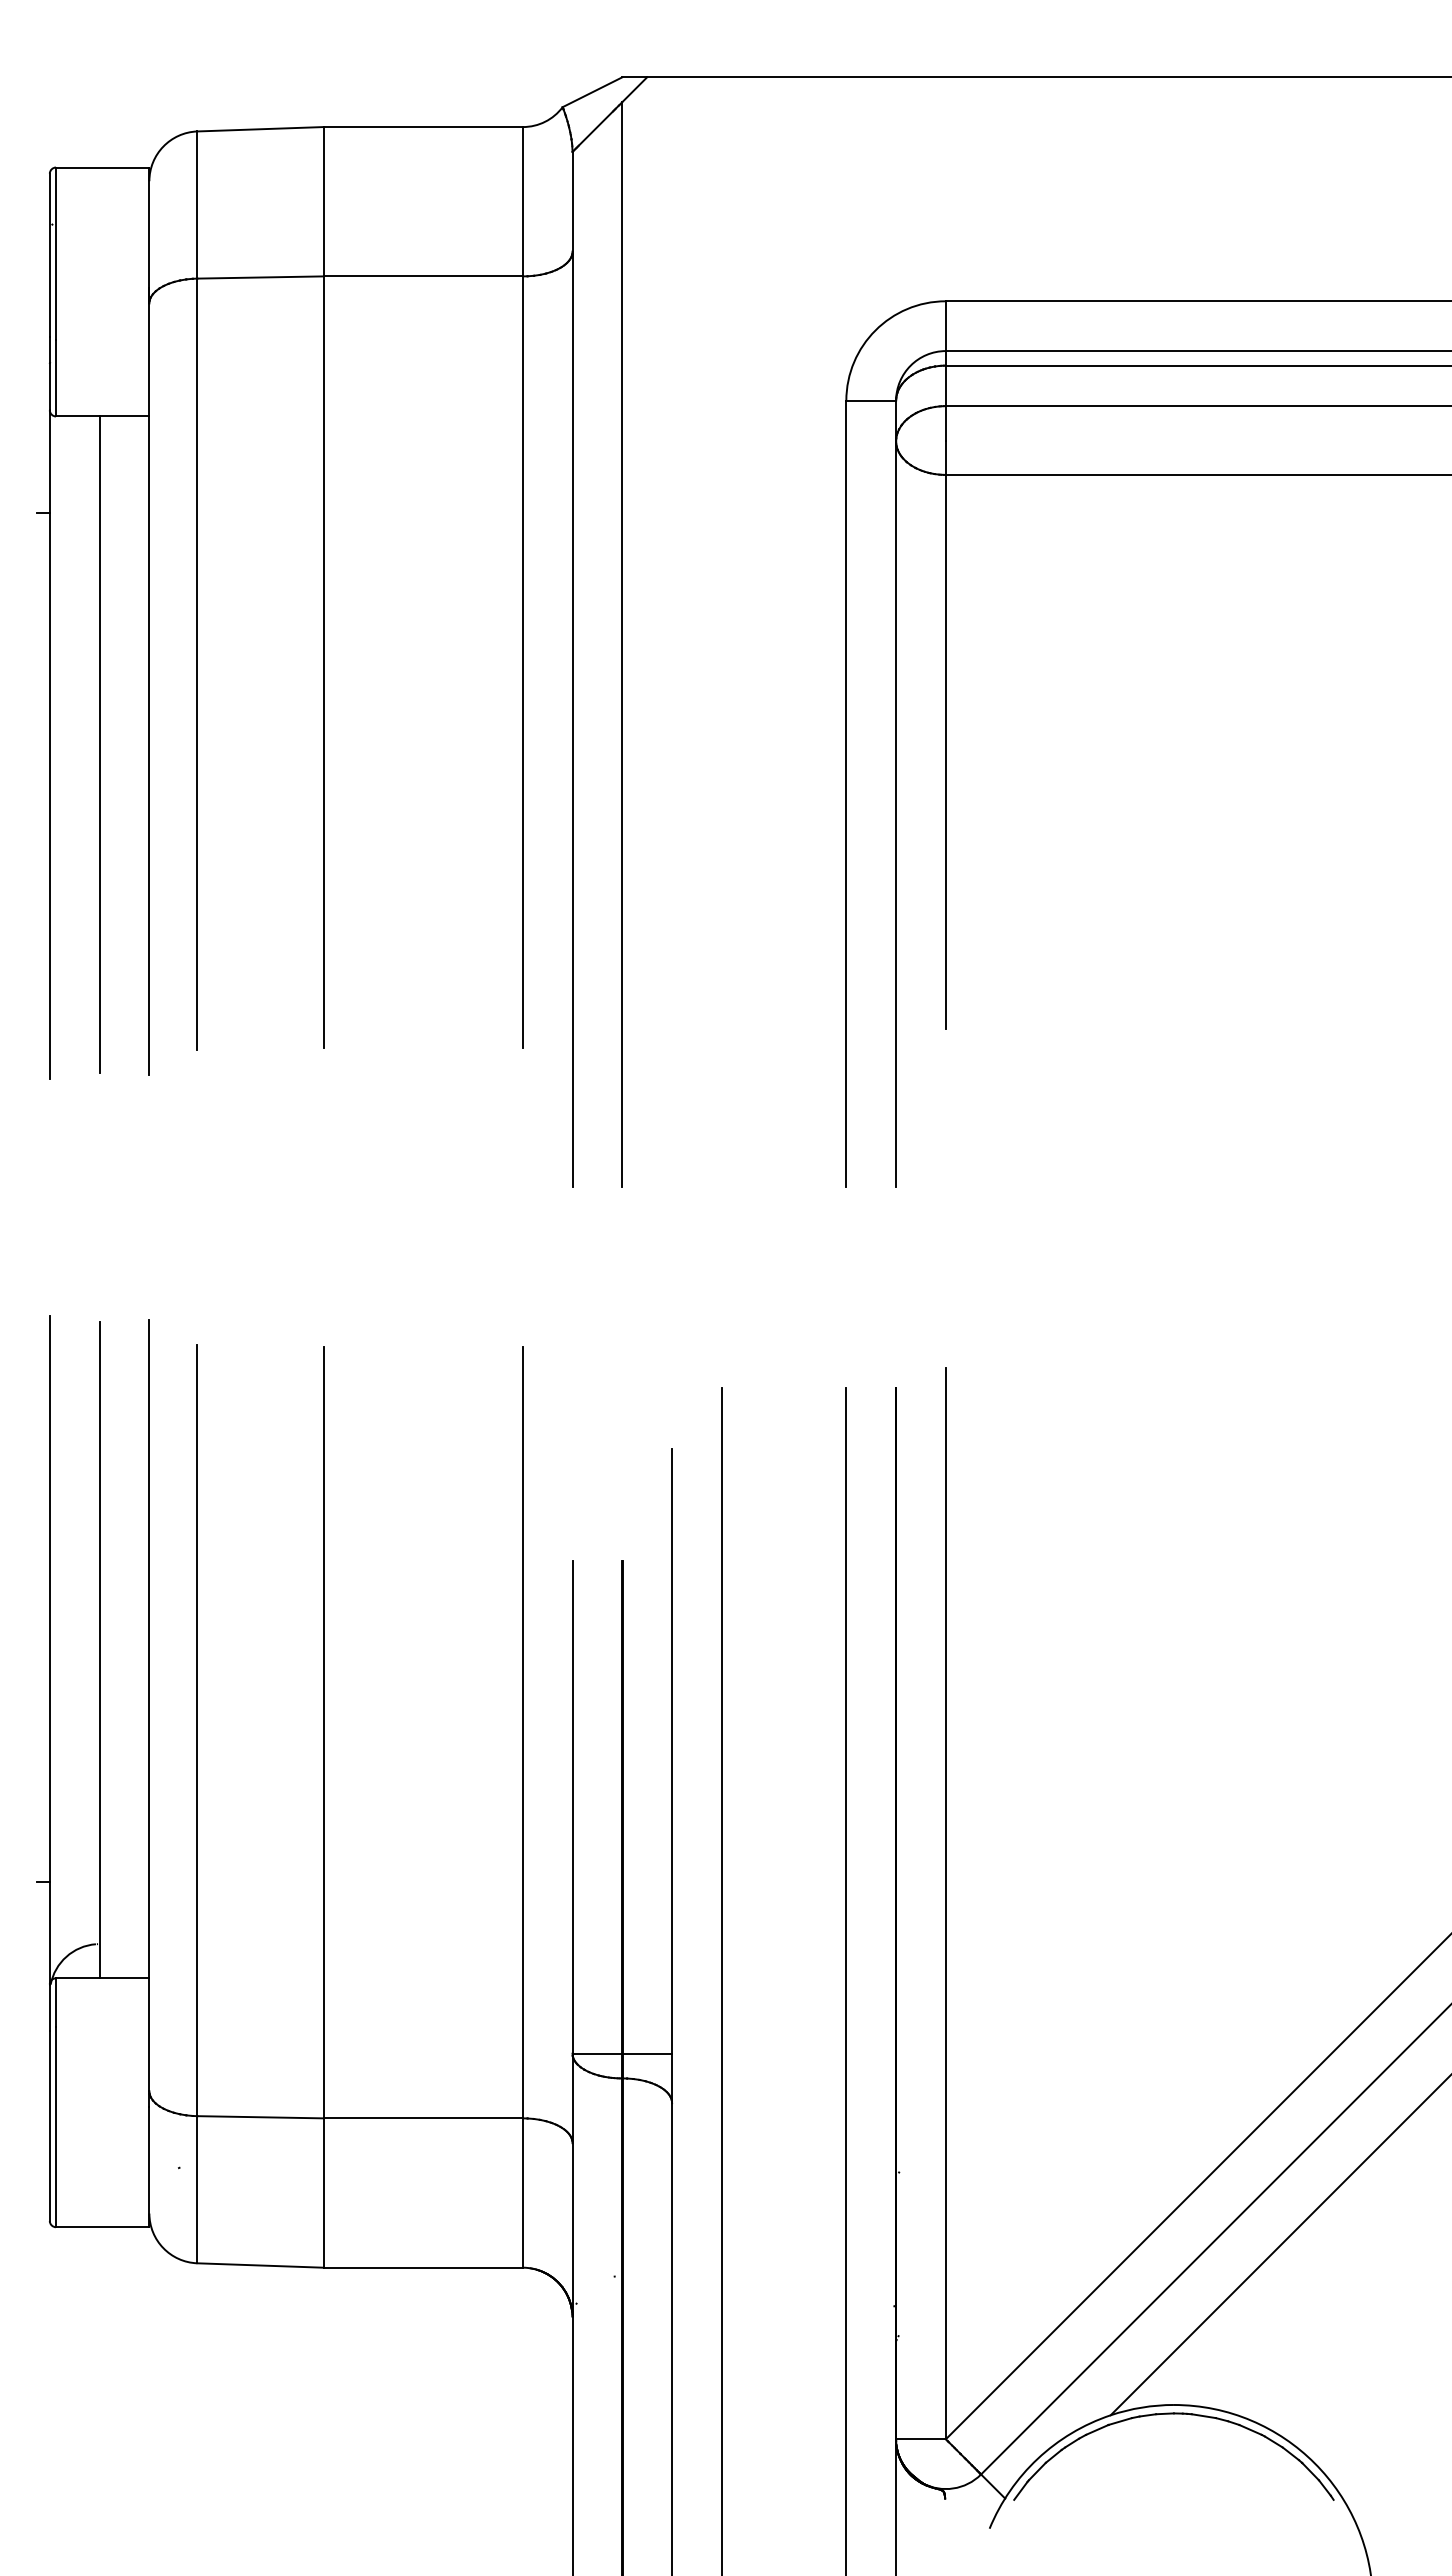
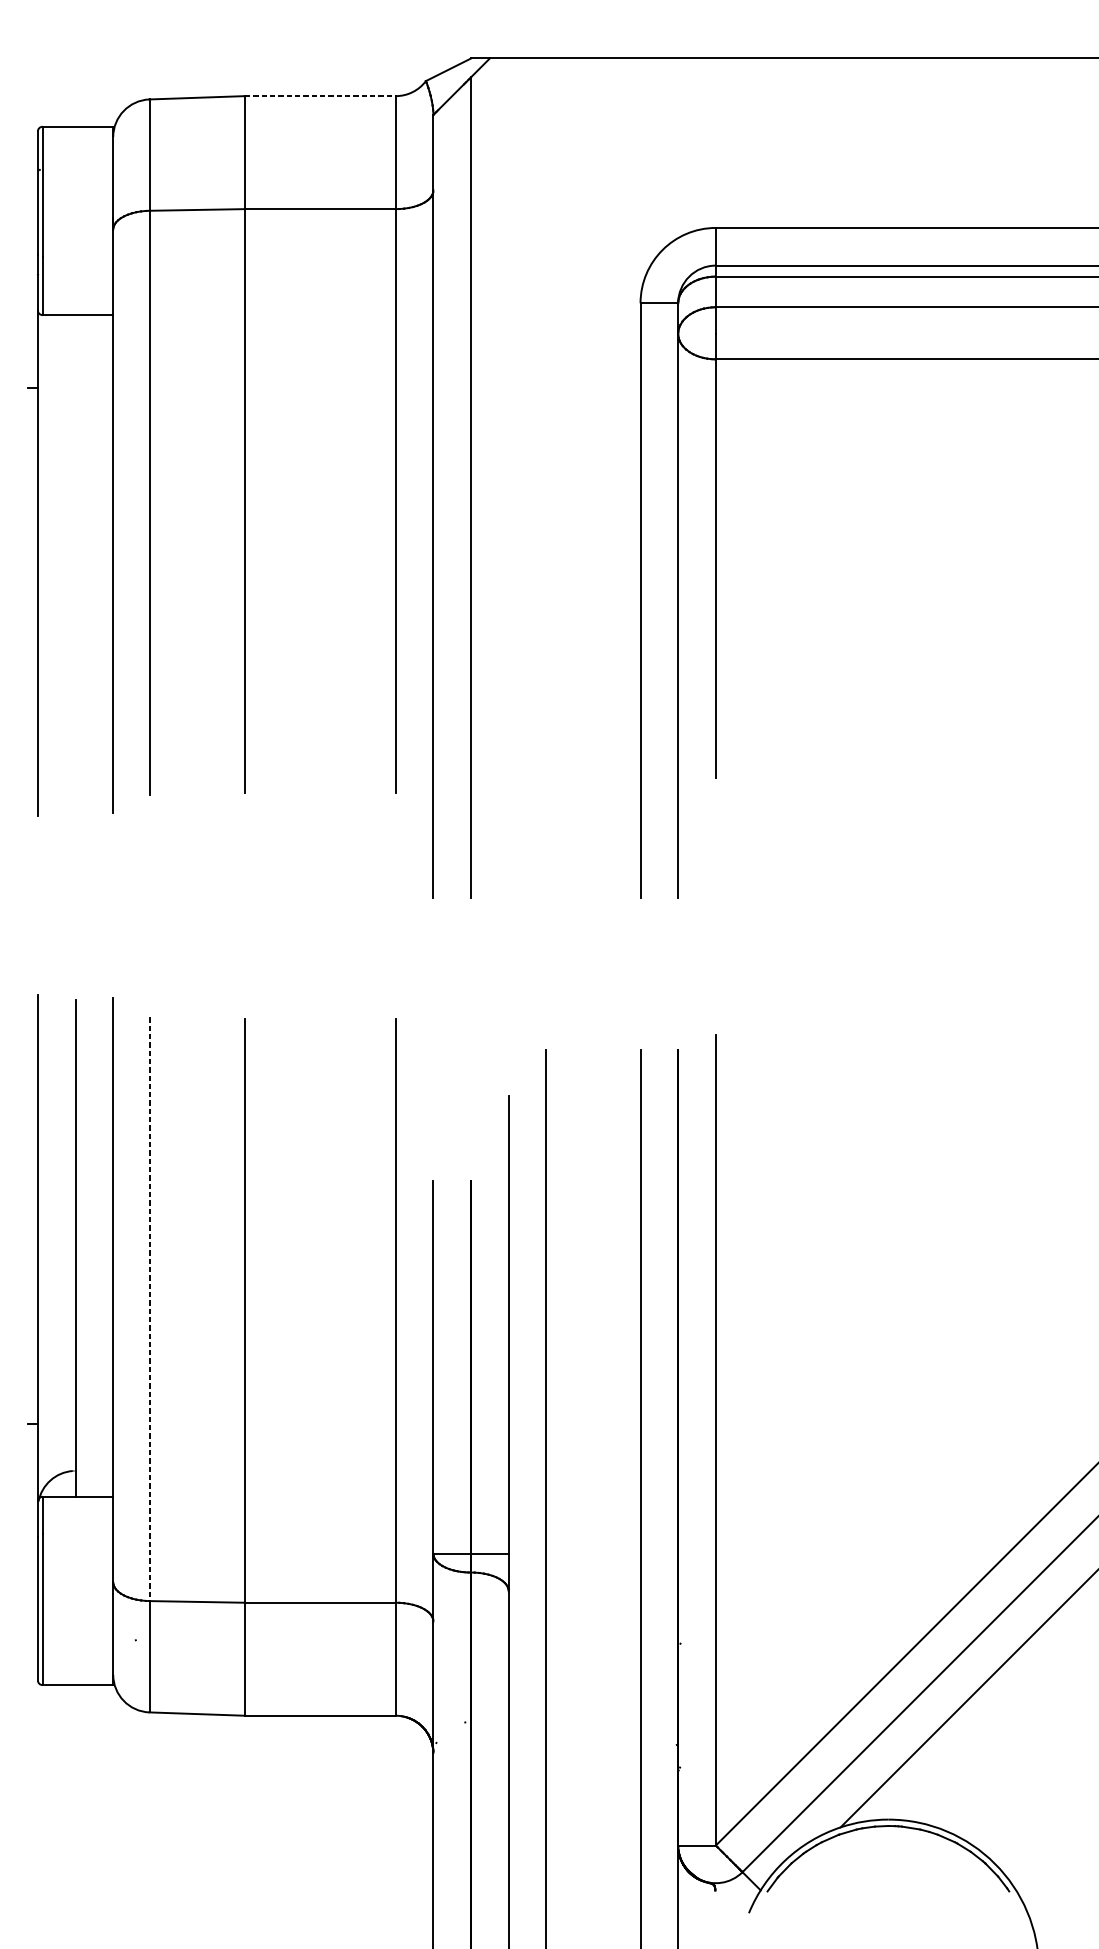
line: (423, 127) -> (320, 96), solid -> dashed
line: (99, 744) -> (75, 563), removed
line: (197, 1730) -> (149, 1309), solid -> dashed

